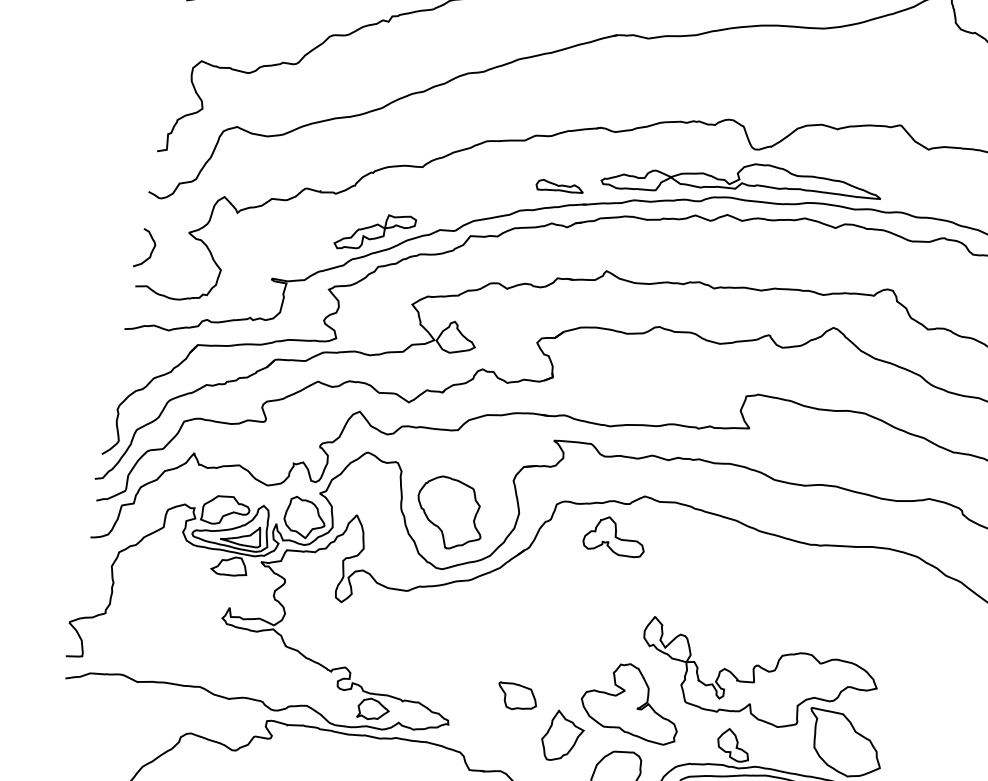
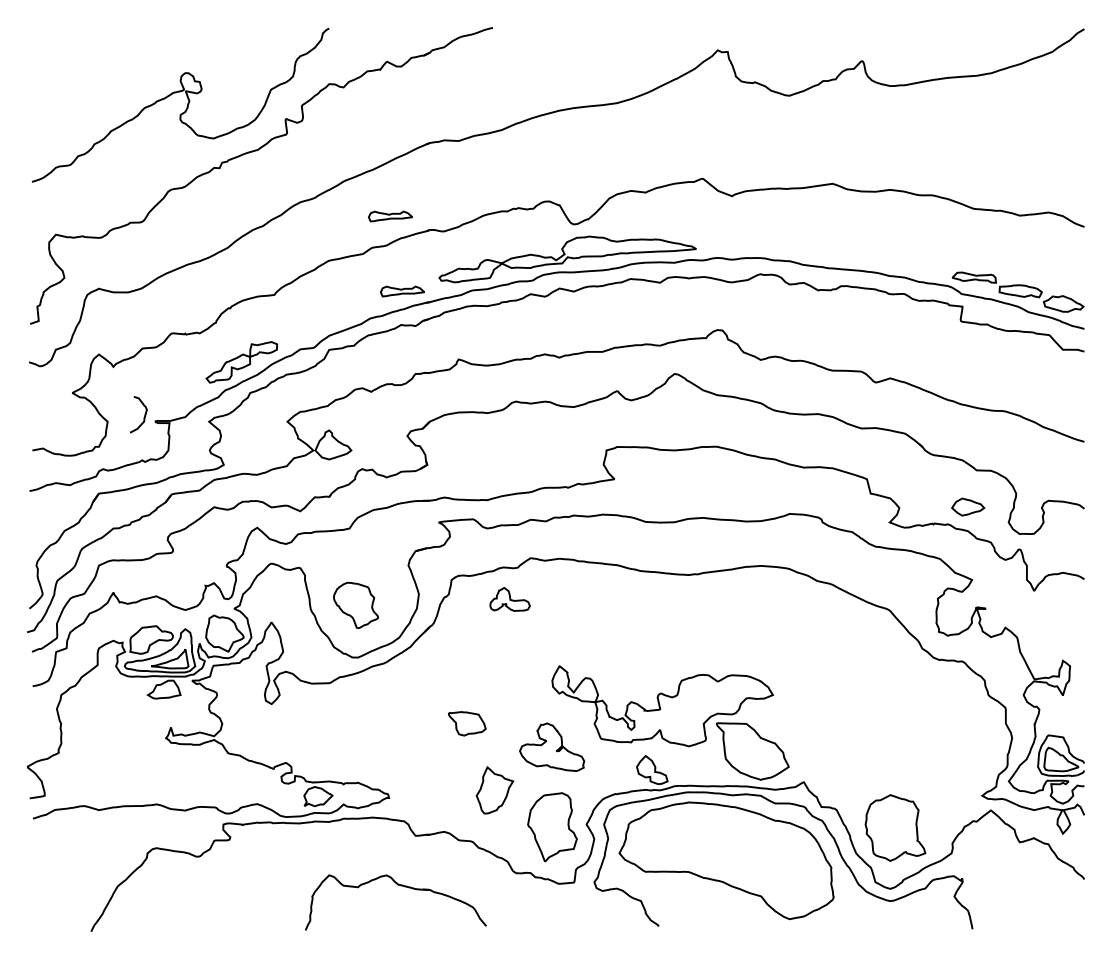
part: (561, 105) -> (390, 216), added
curve: (150, 252) -> (143, 417), moved
part: (449, 513) -> (355, 605), size x0.7
part: (614, 536) -> (509, 599), size x0.7
part: (517, 696) -> (467, 723), moved
part: (630, 701) -> (551, 747), size x0.7

